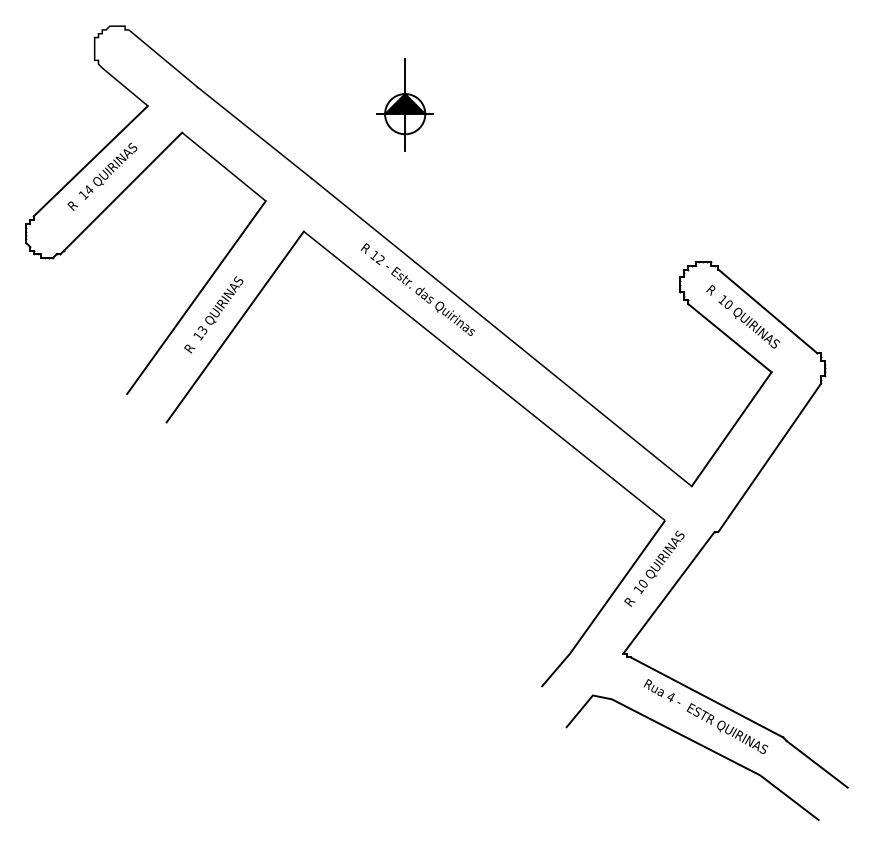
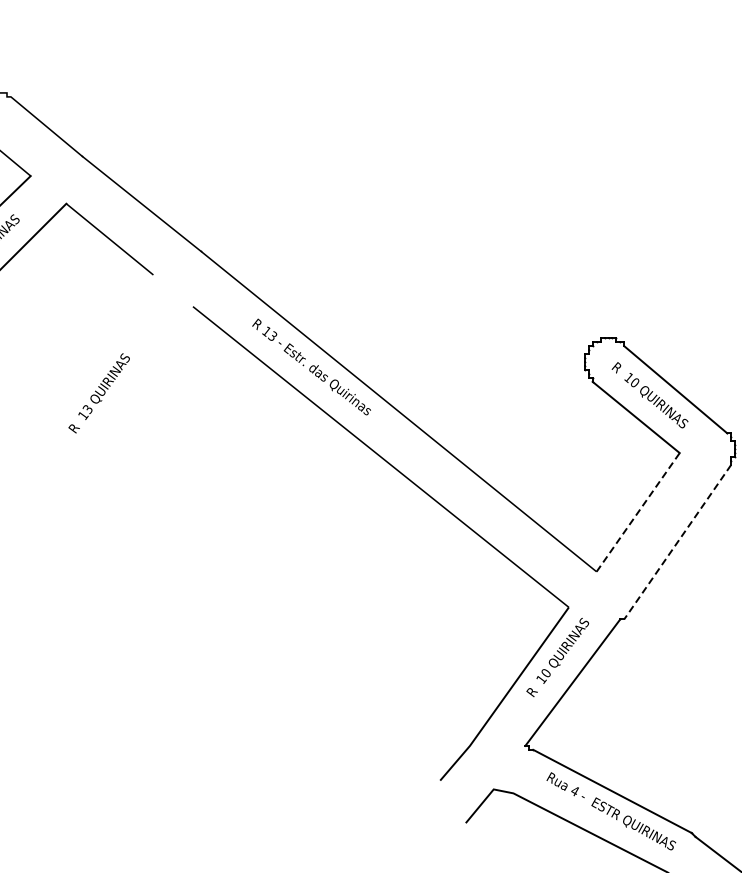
part: (404, 104) -> (297, 174), removed
text: (380, 260) -> (272, 336), 12 -> 13
line: (196, 297) -> (81, 375), removed
line: (234, 326) -> (120, 405), removed
line: (731, 429) -> (637, 512), solid -> dashed
line: (769, 458) -> (677, 542), solid -> dashed

